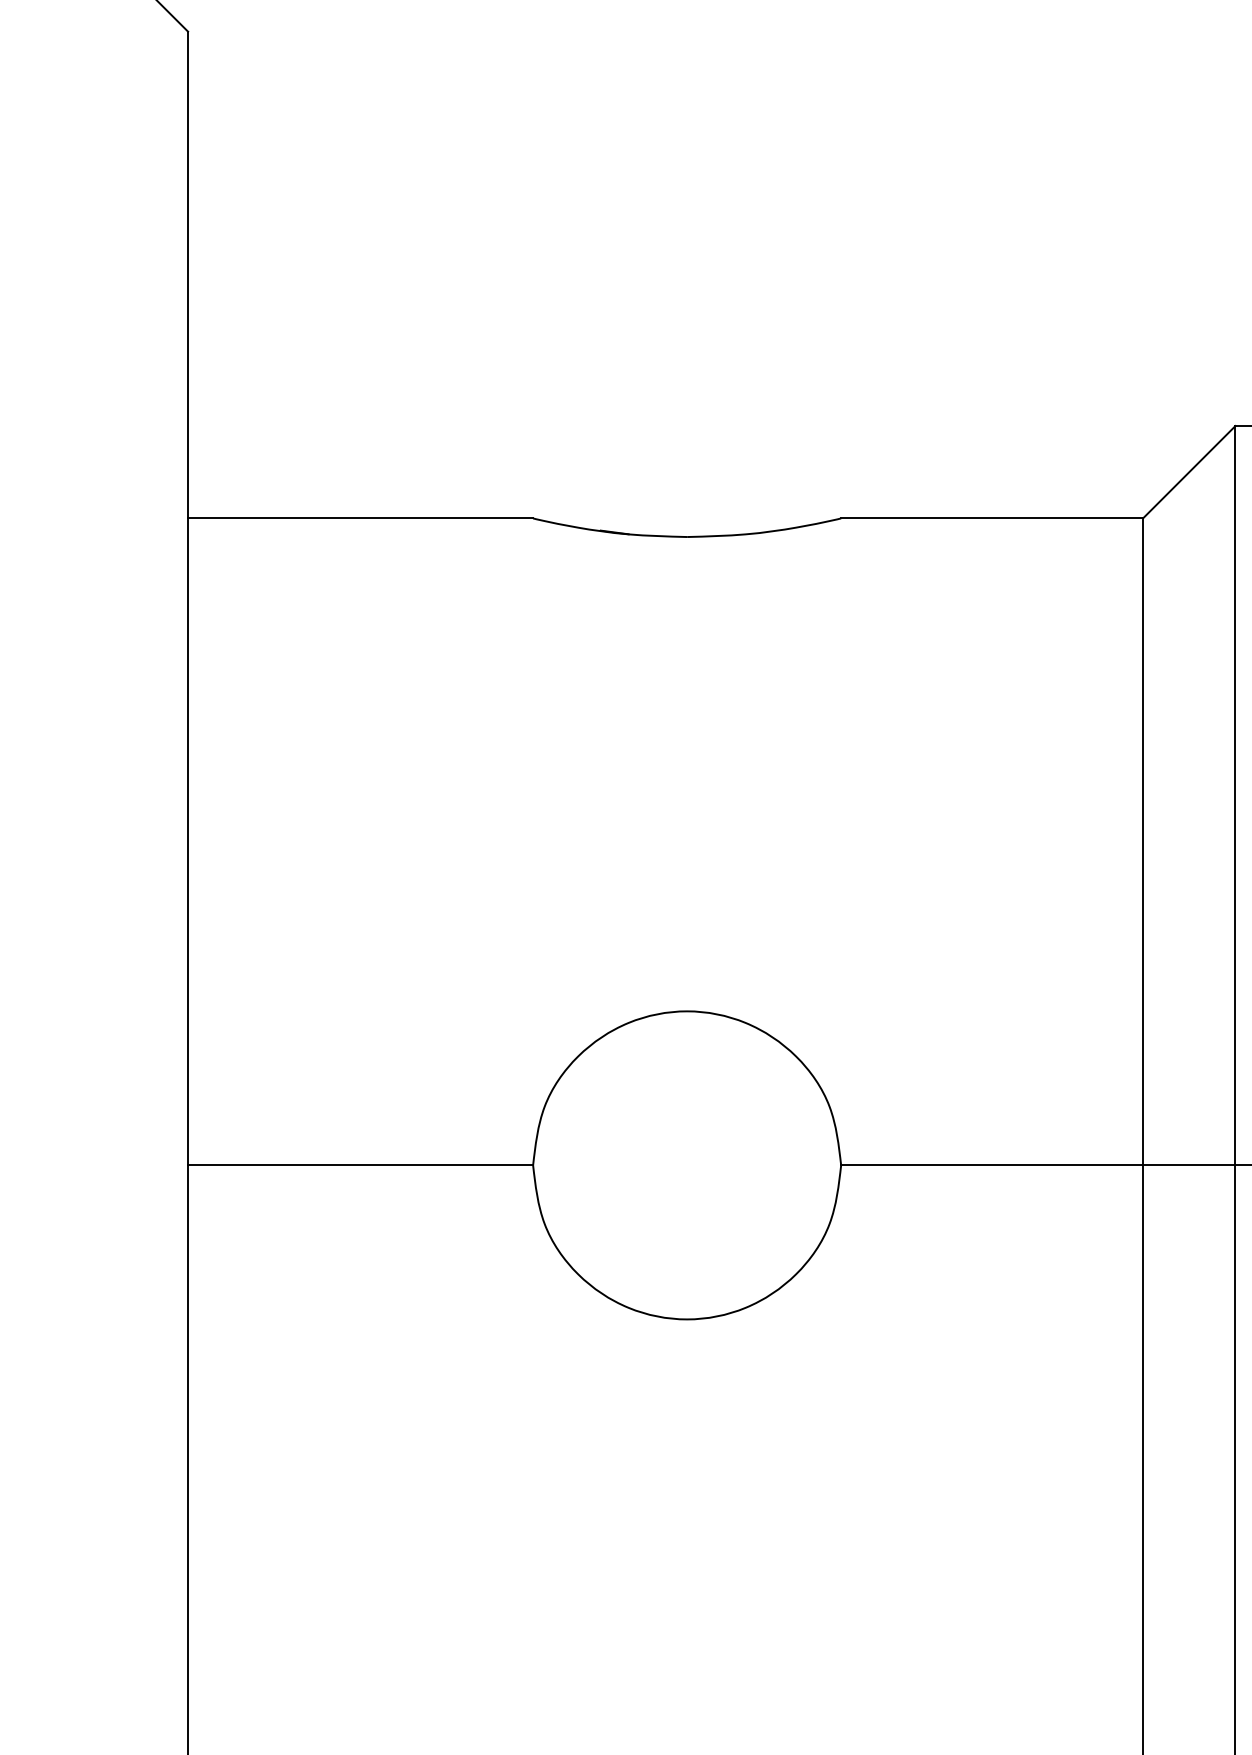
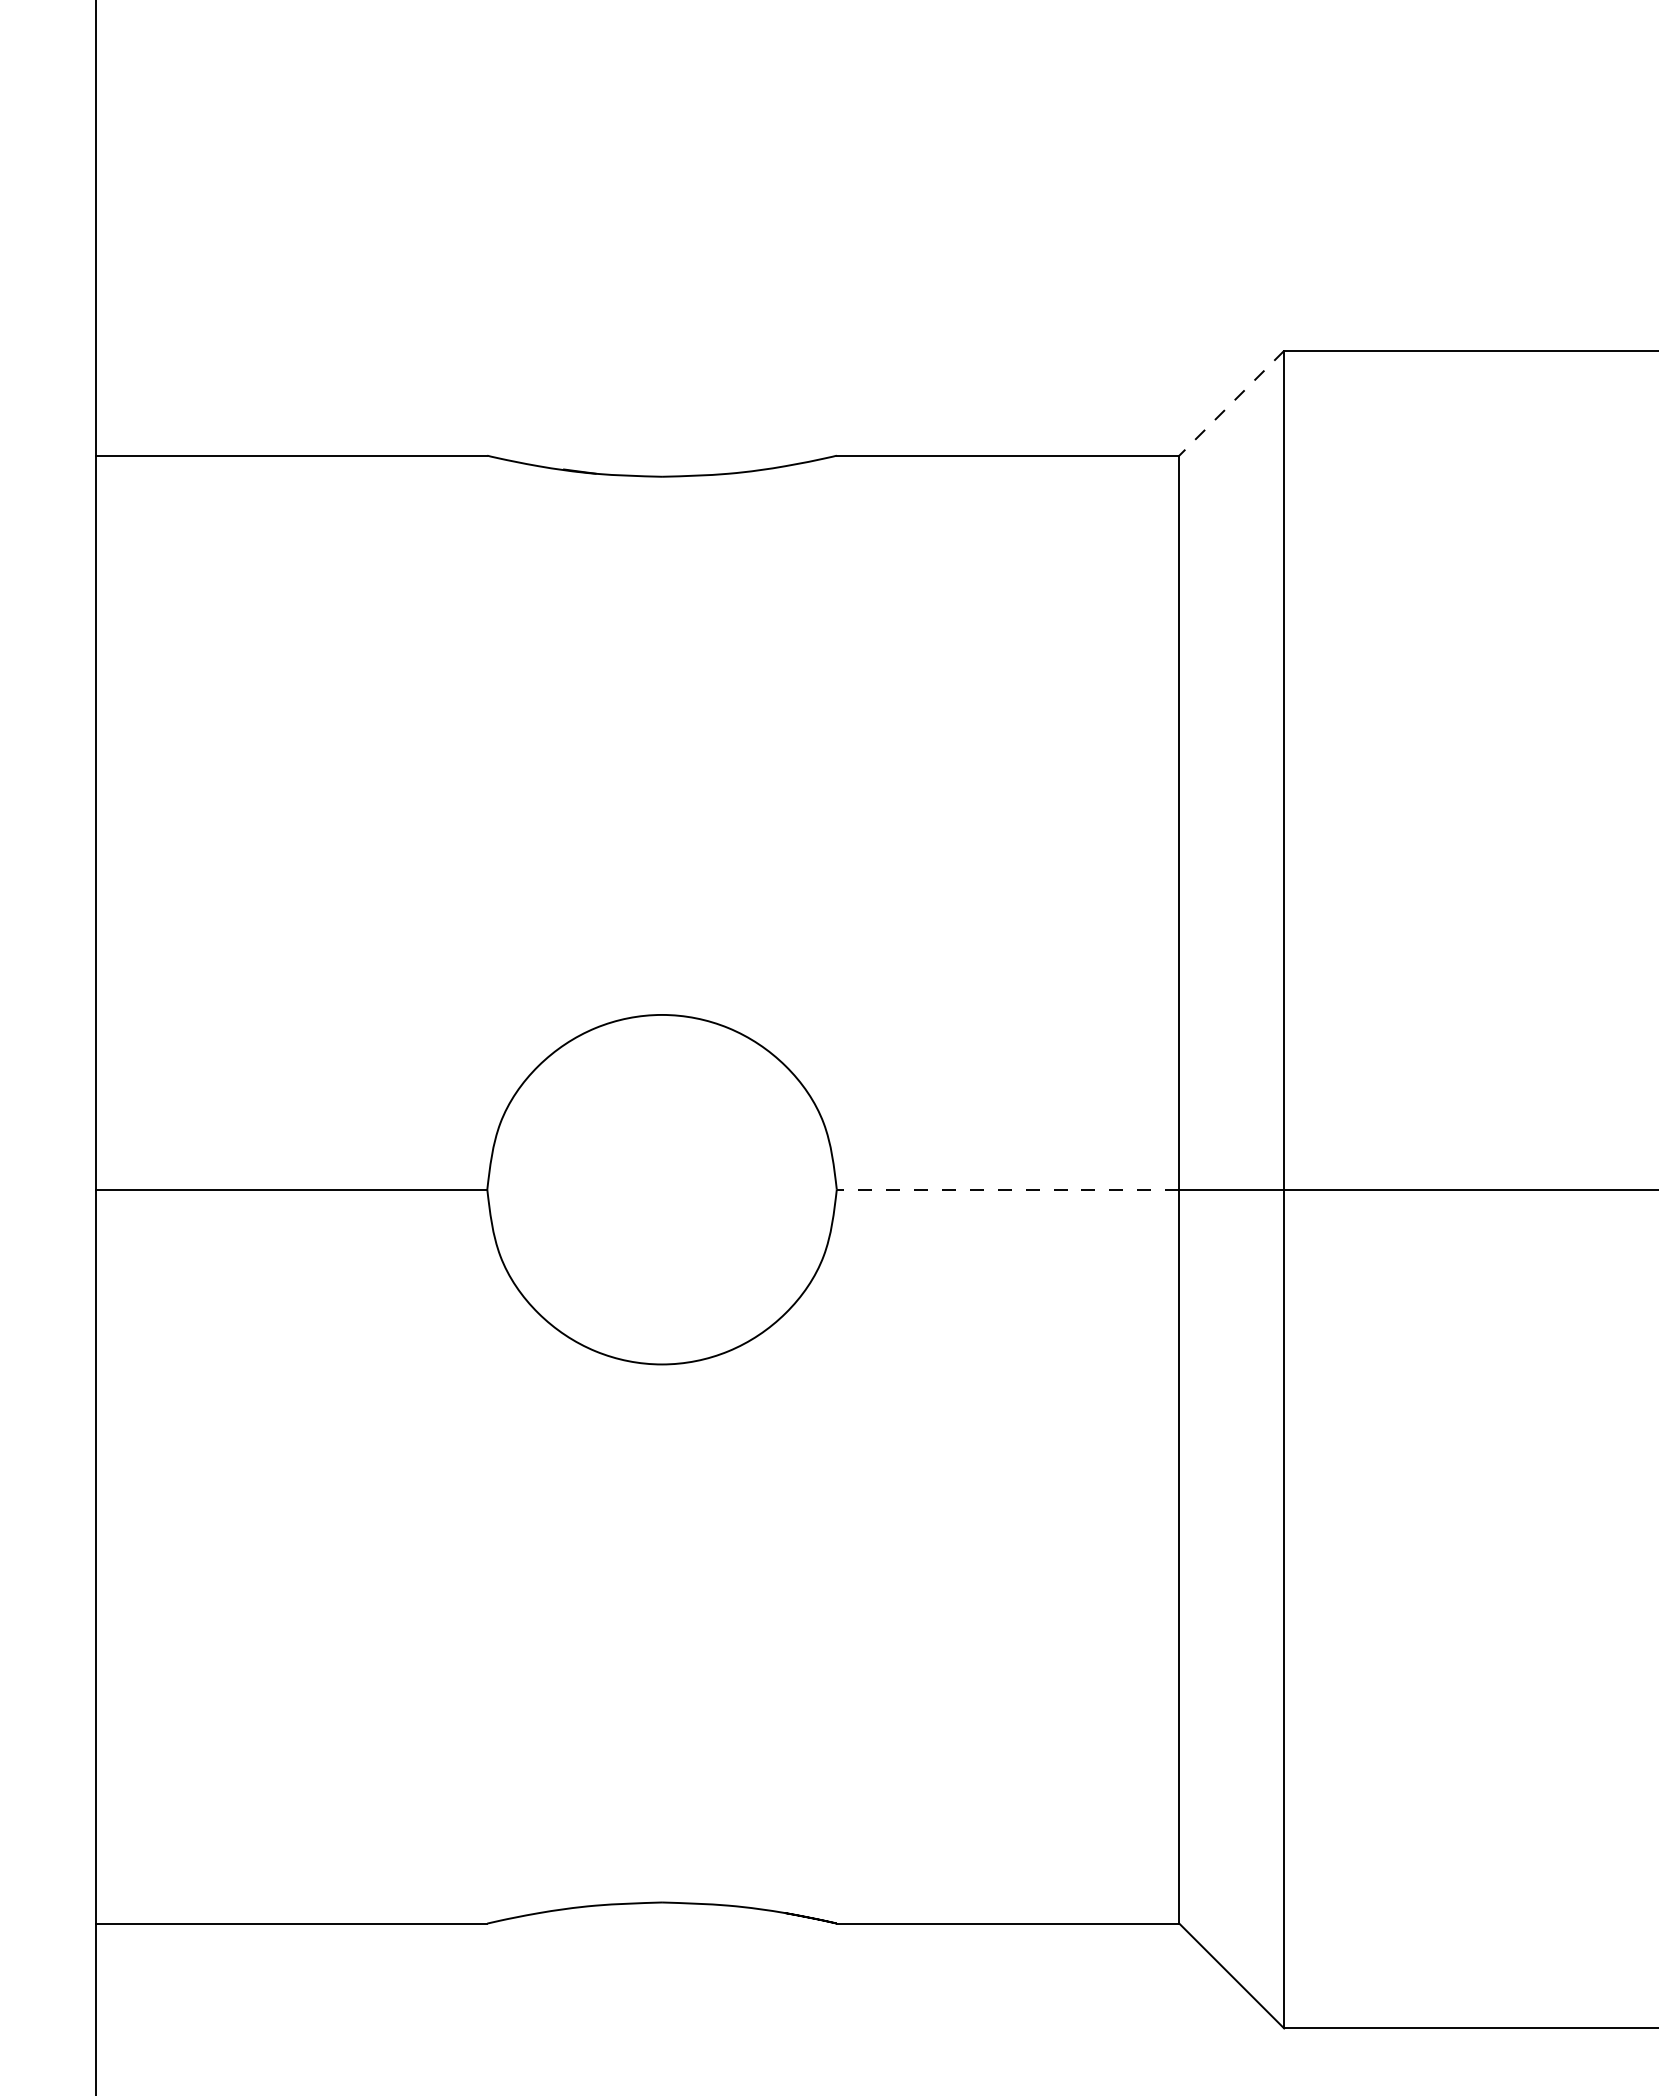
line: (1189, 472) -> (1231, 403), solid -> dashed
line: (991, 1165) -> (1007, 1189), solid -> dashed

